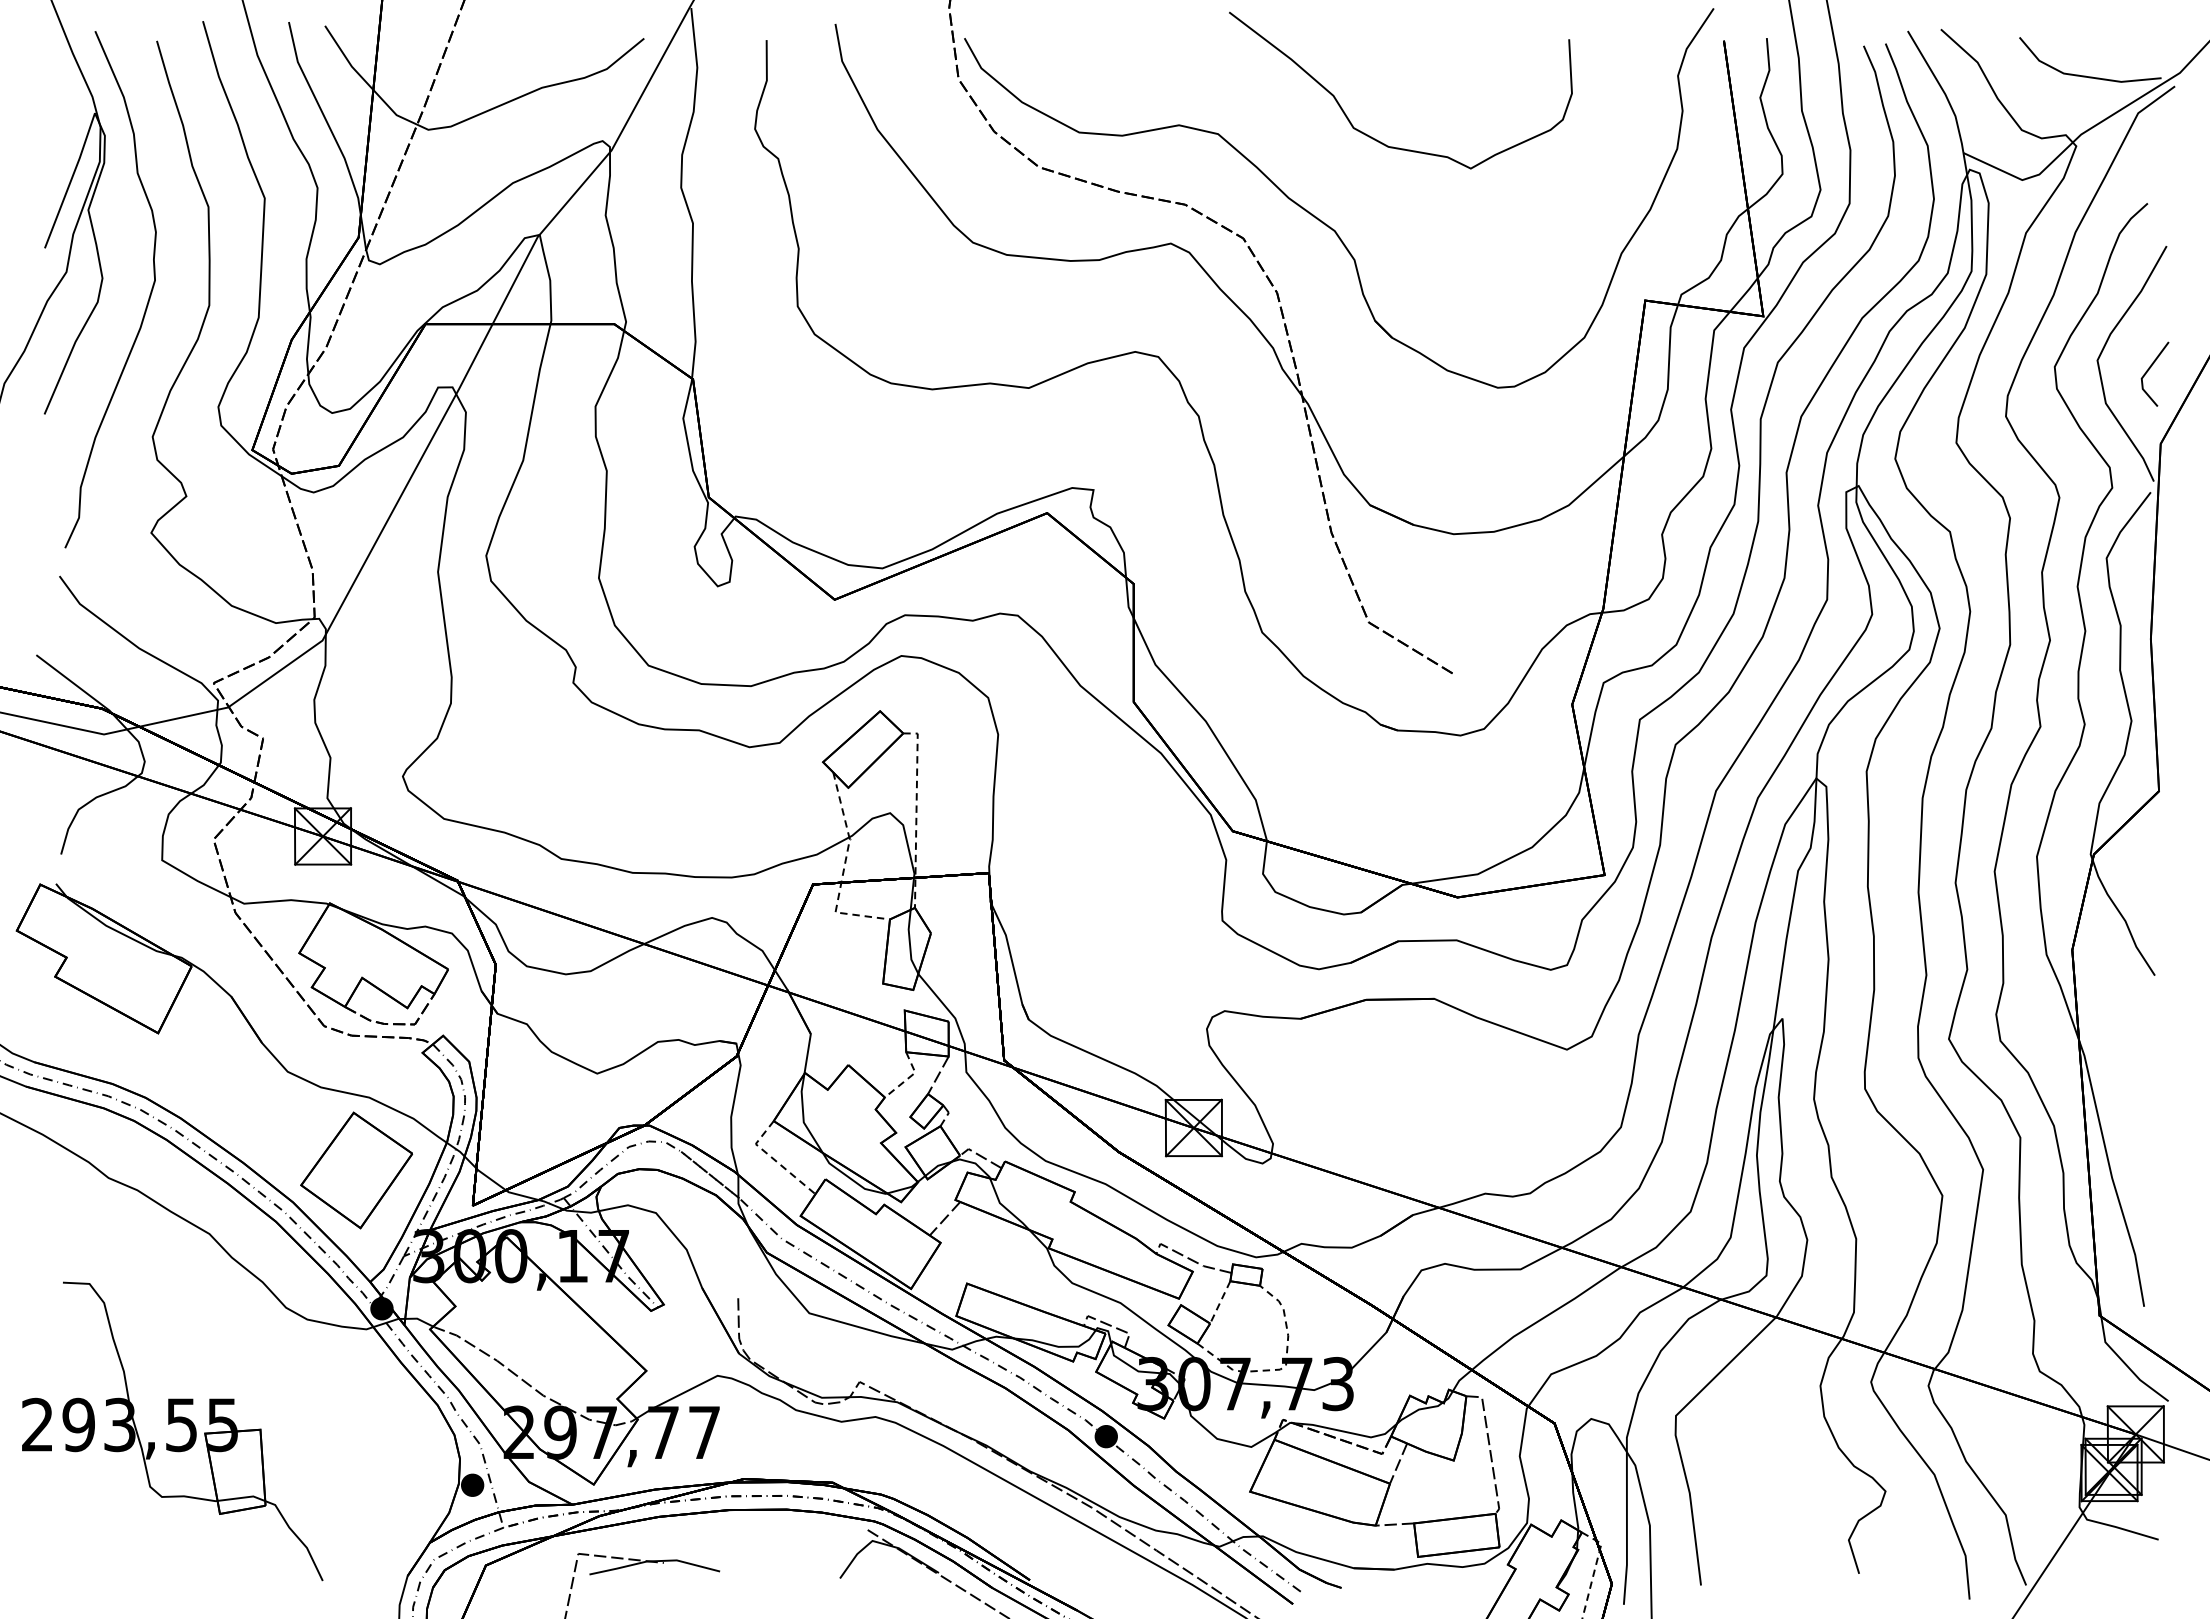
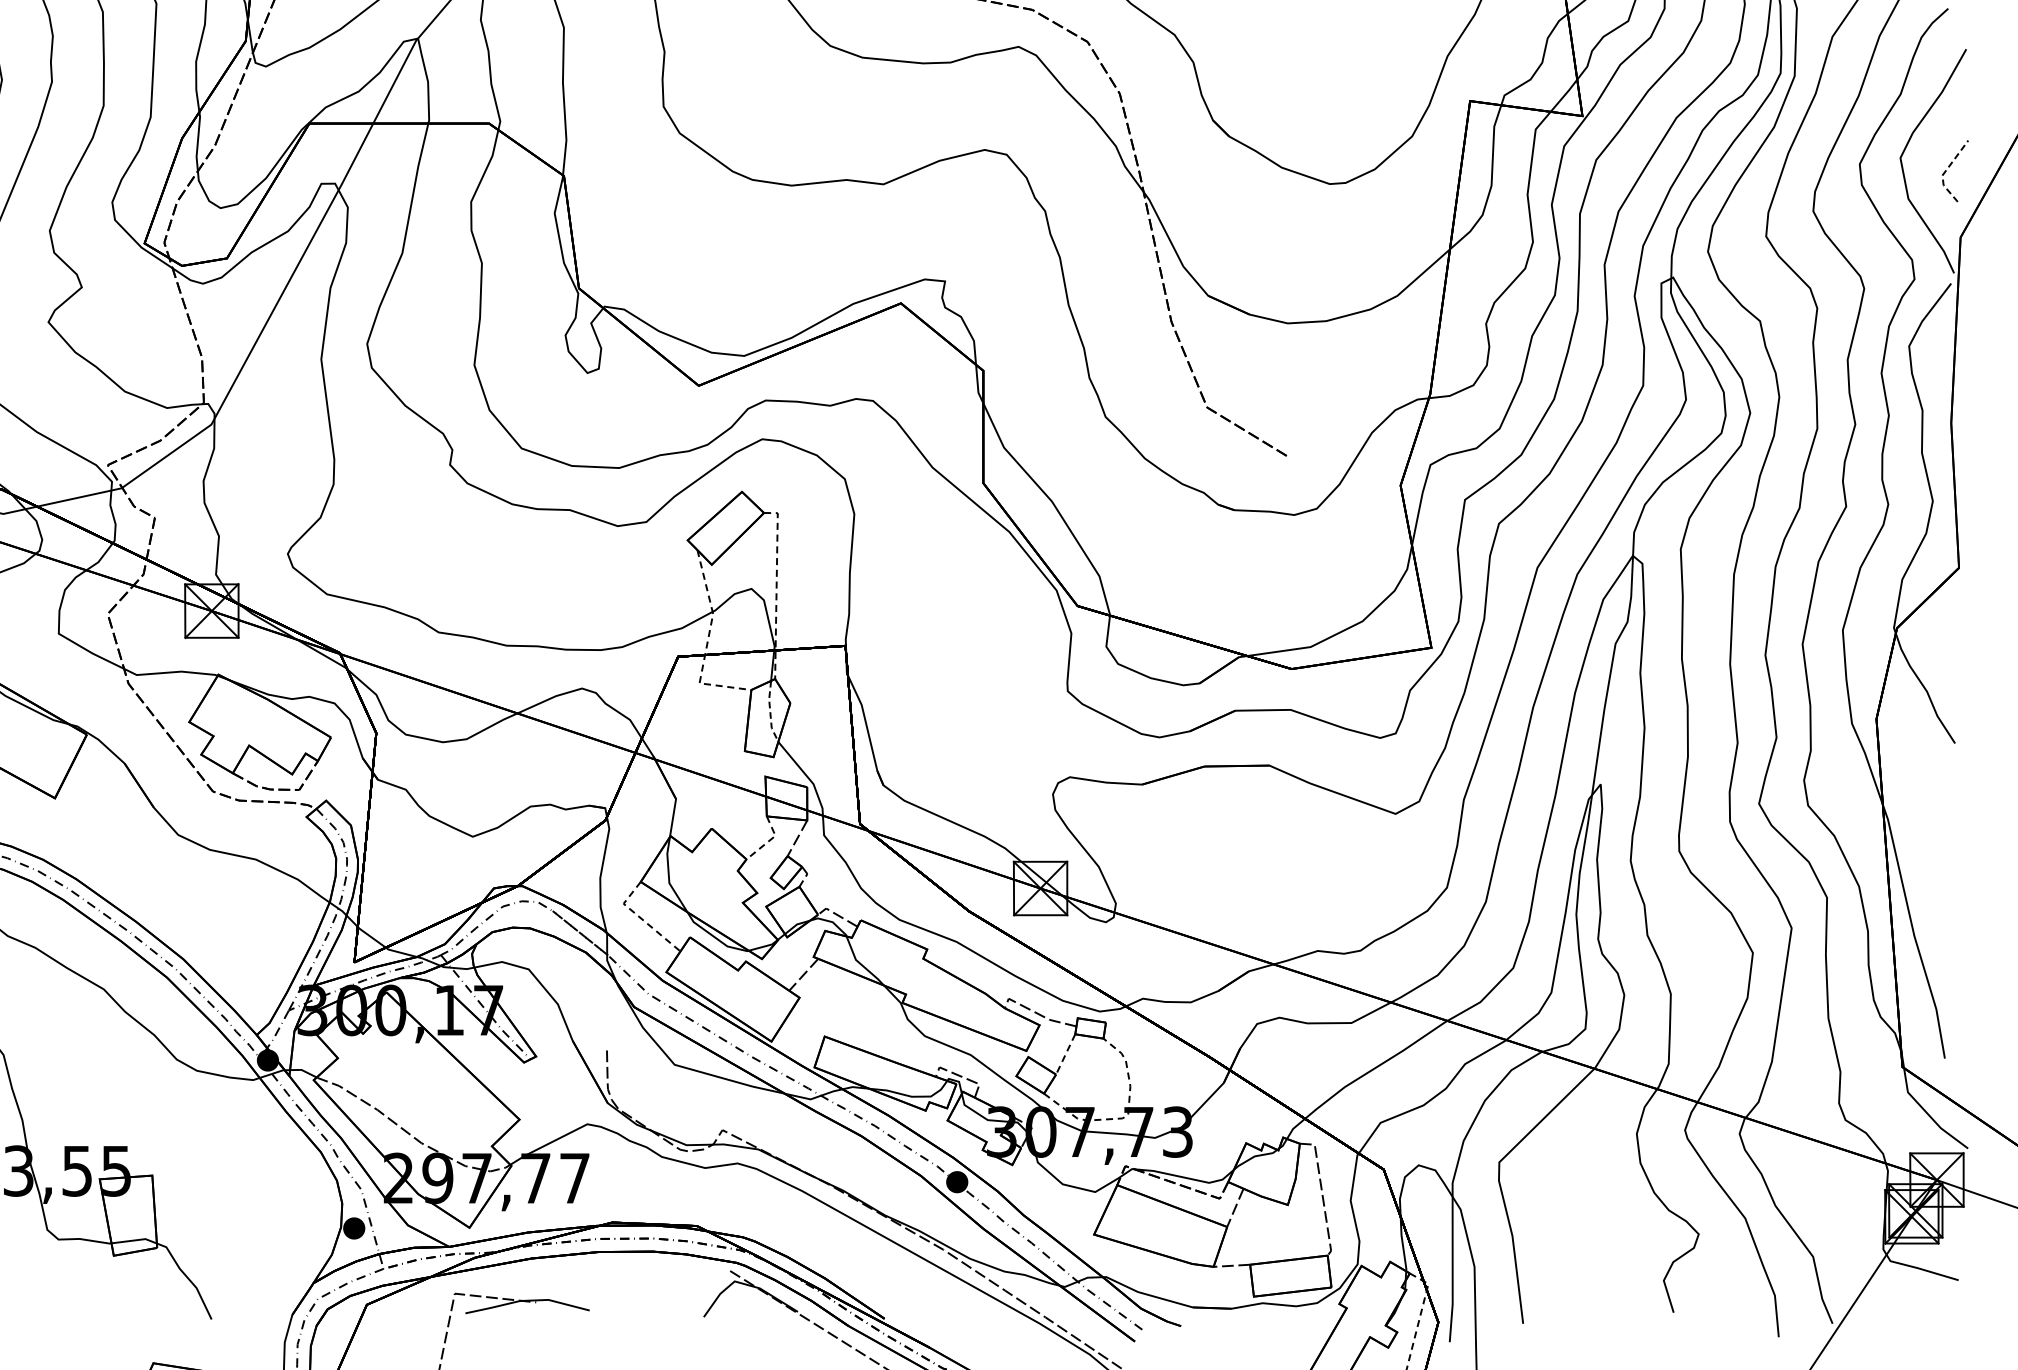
line: (2144, 374) -> (1945, 171), solid -> dashed
line: (909, 943) -> (769, 712), solid -> dashed
part: (356, 1170) -> (243, 928), removed

